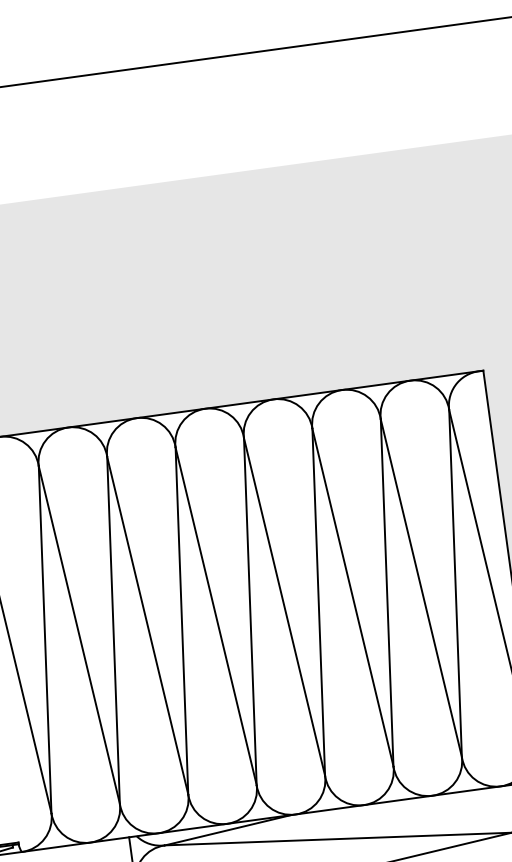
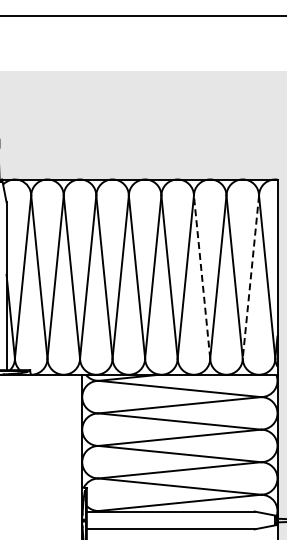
line: (454, 584) -> (250, 277), solid -> dashed
line: (353, 598) -> (202, 277), solid -> dashed

